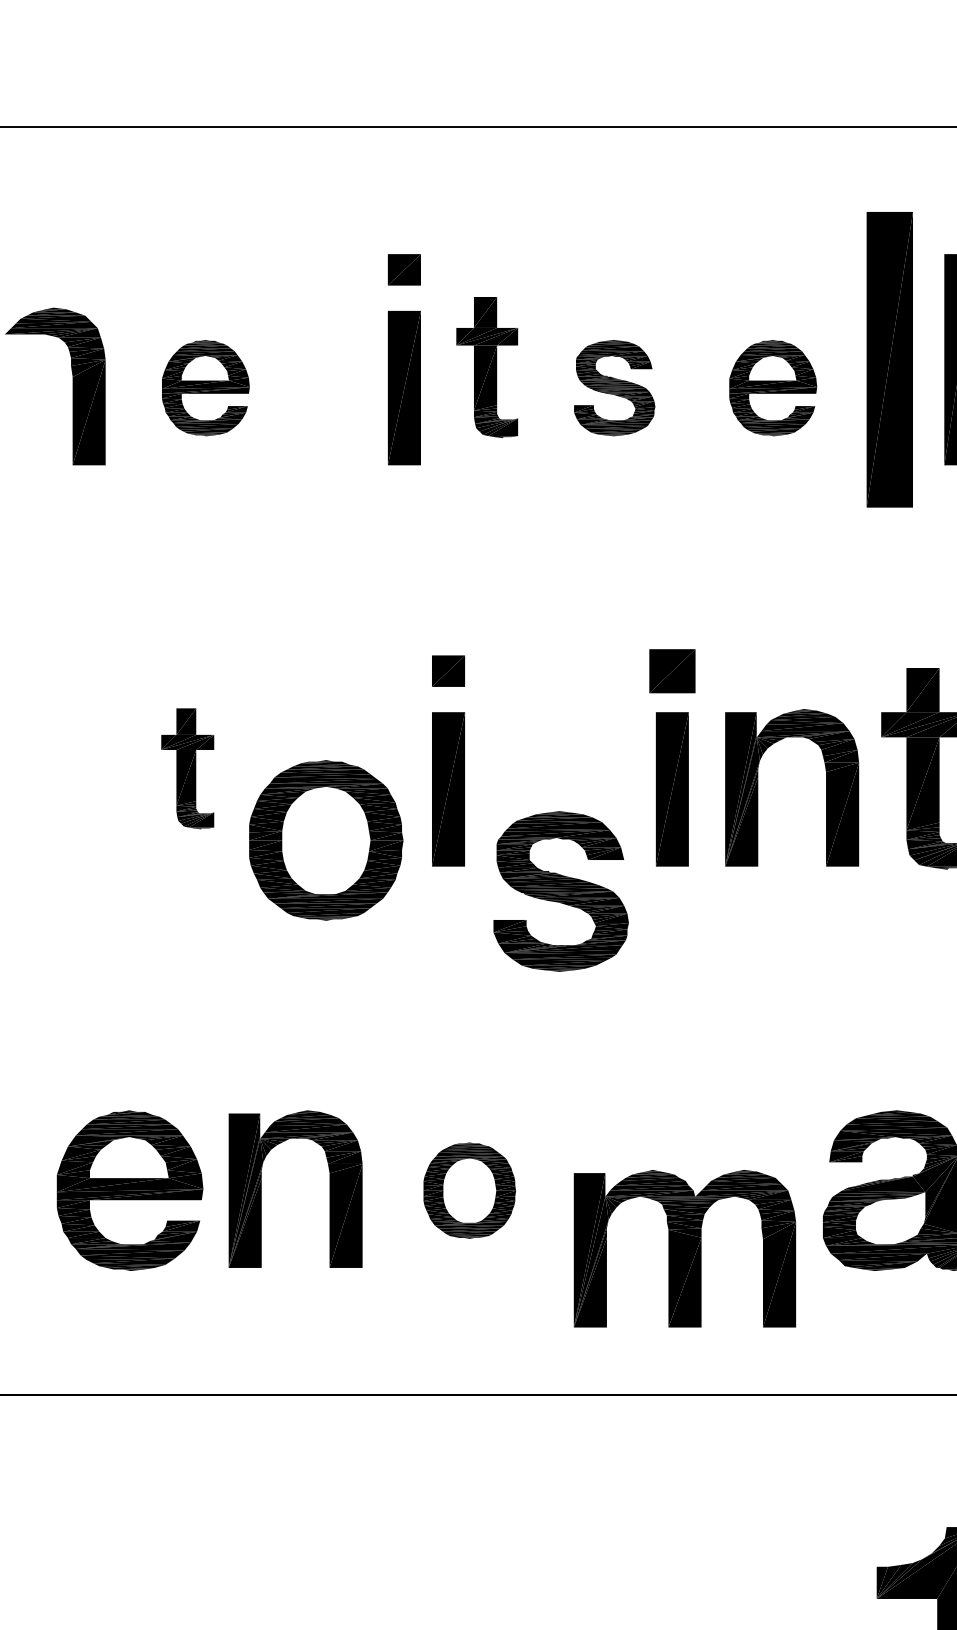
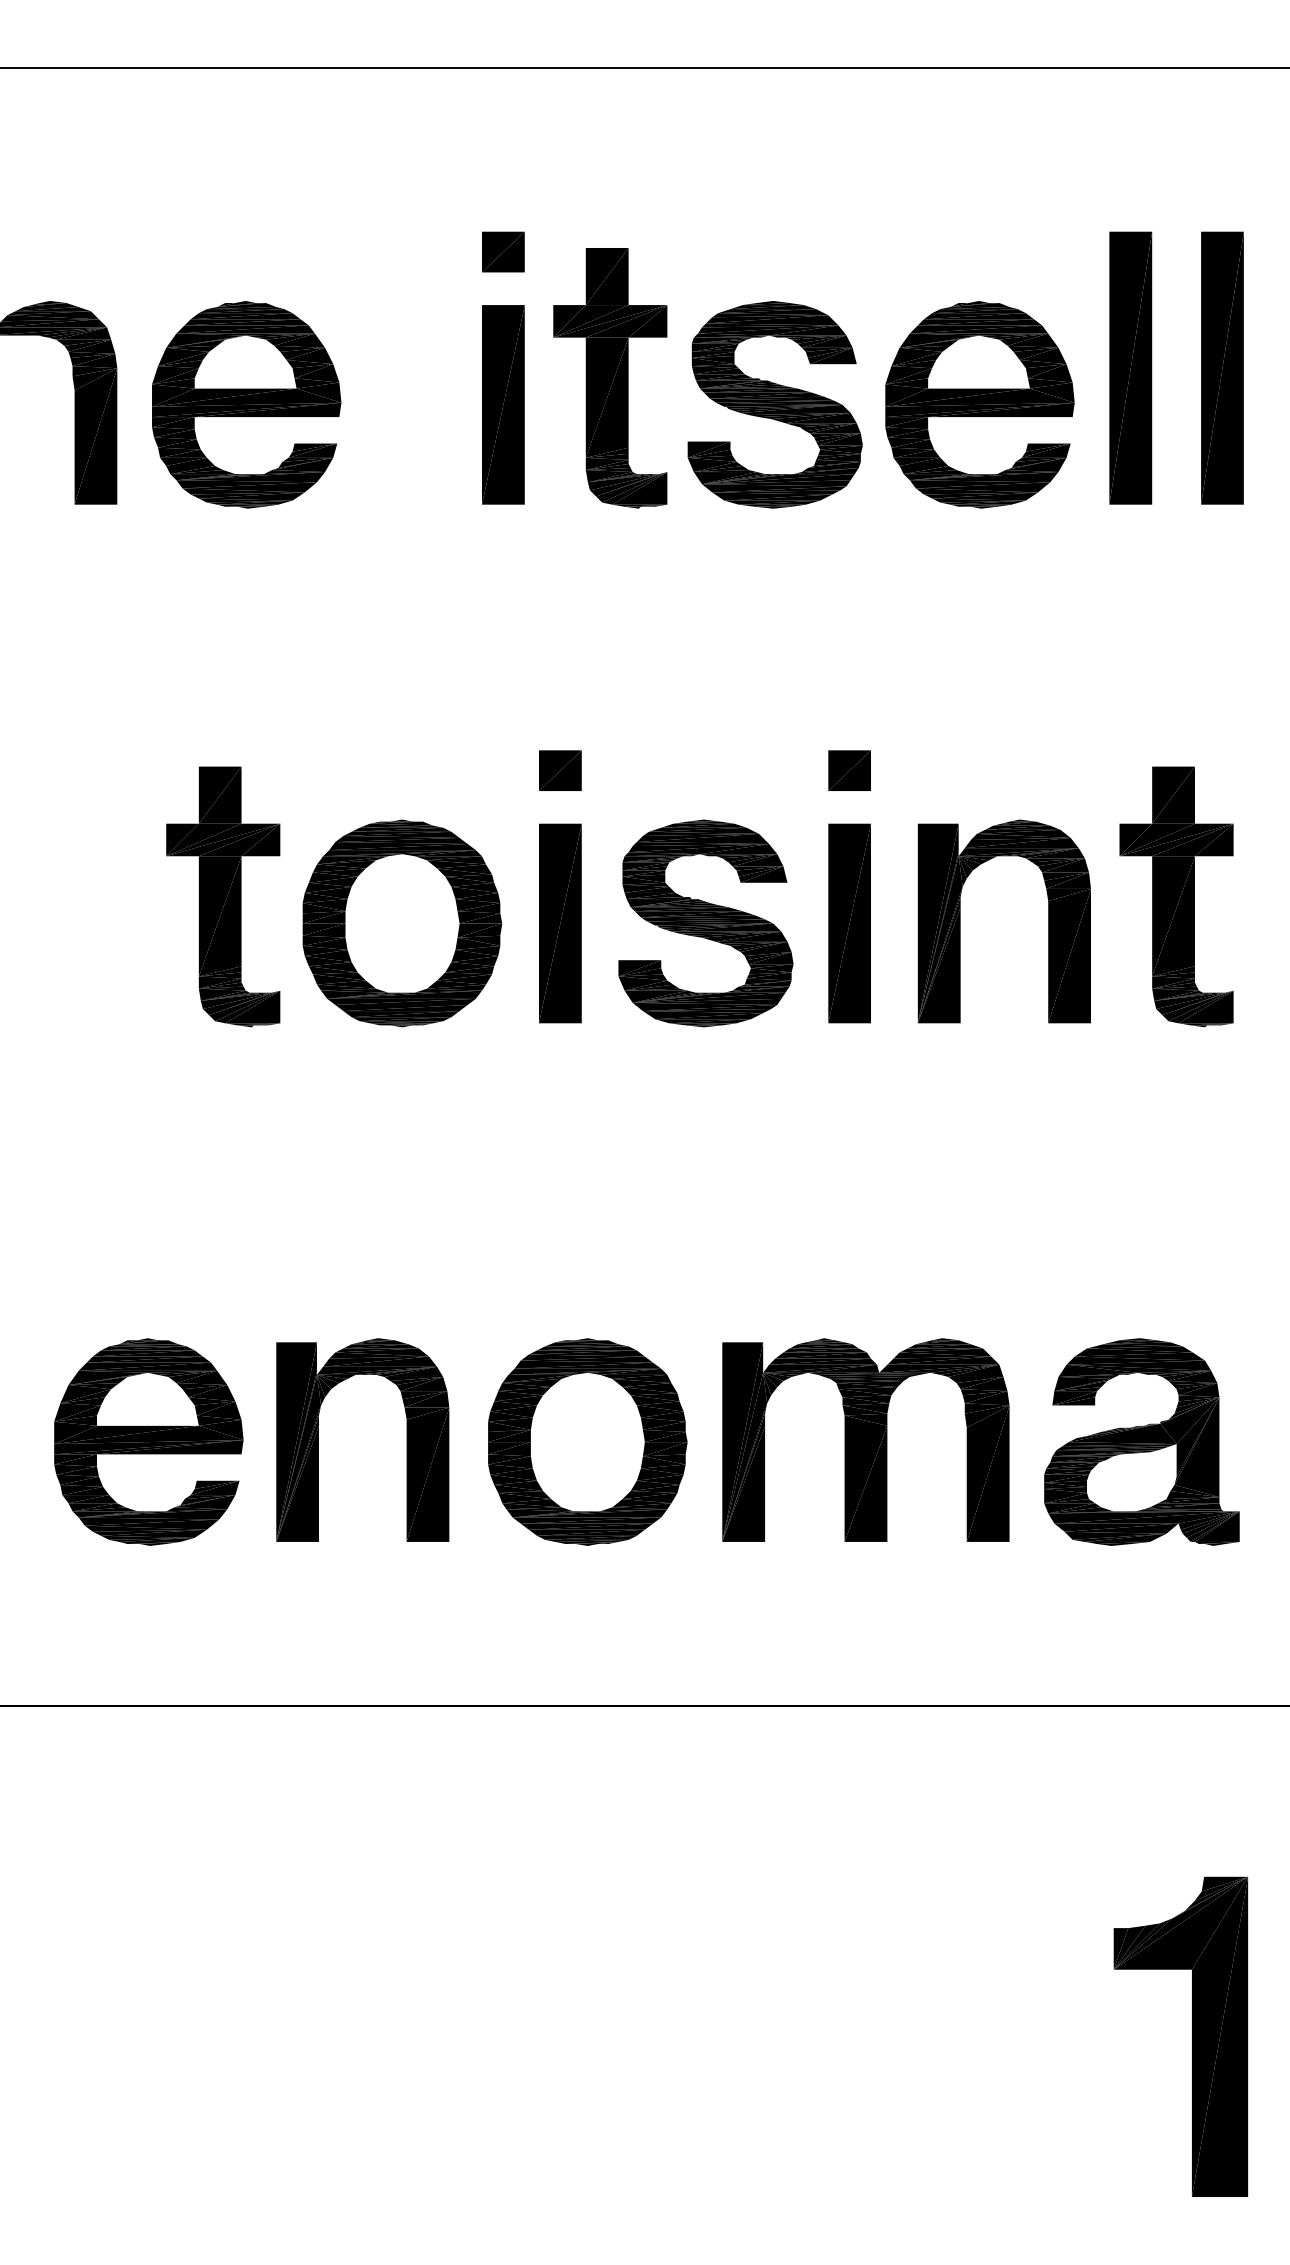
part: (889, 359) -> (1130, 367), size x0.71
part: (487, 367) -> (610, 378), size x1.43
part: (205, 387) -> (246, 404), size x1.67
part: (614, 387) -> (774, 404), size x1.67
part: (772, 387) -> (979, 404), size x1.67
part: (672, 671) -> (849, 770), size x0.71
part: (187, 768) -> (223, 896), size x1.67
part: (326, 840) -> (402, 923), moved
part: (560, 891) -> (705, 923), moved
part: (469, 1190) -> (587, 1441), size x1.67
part: (684, 1248) -> (865, 1439), moved

